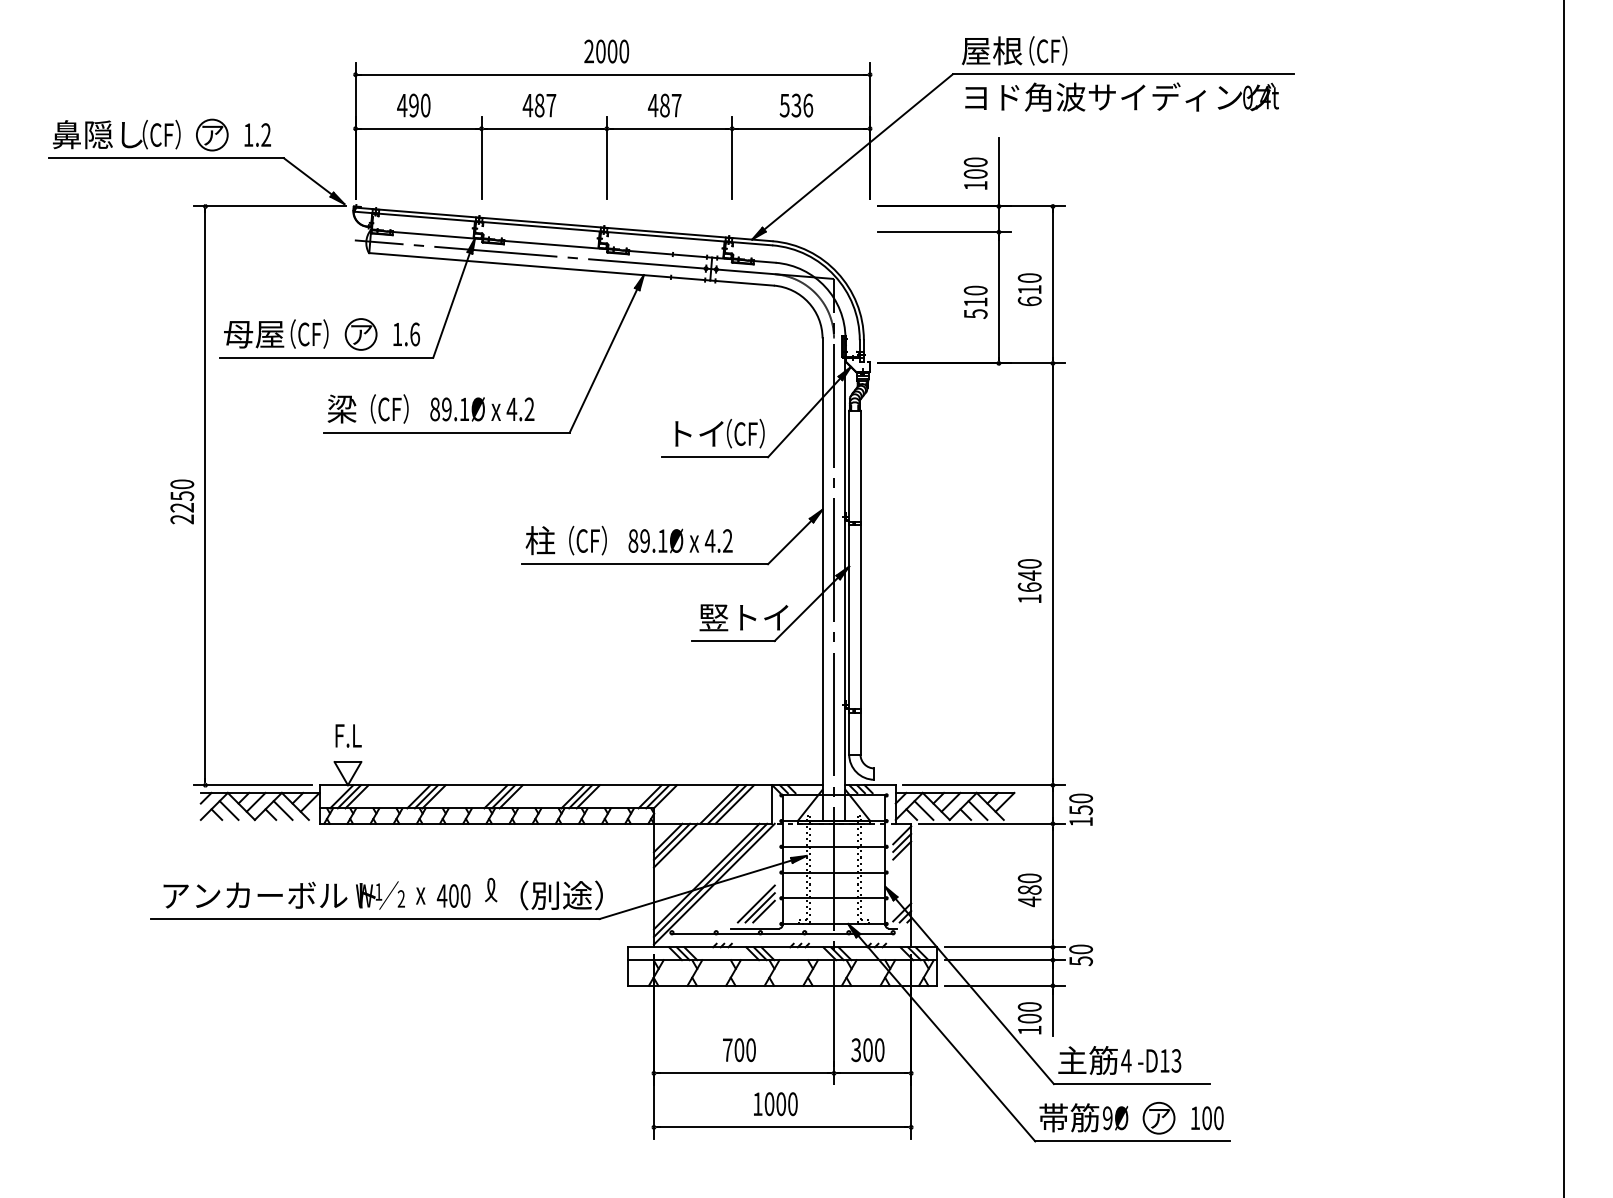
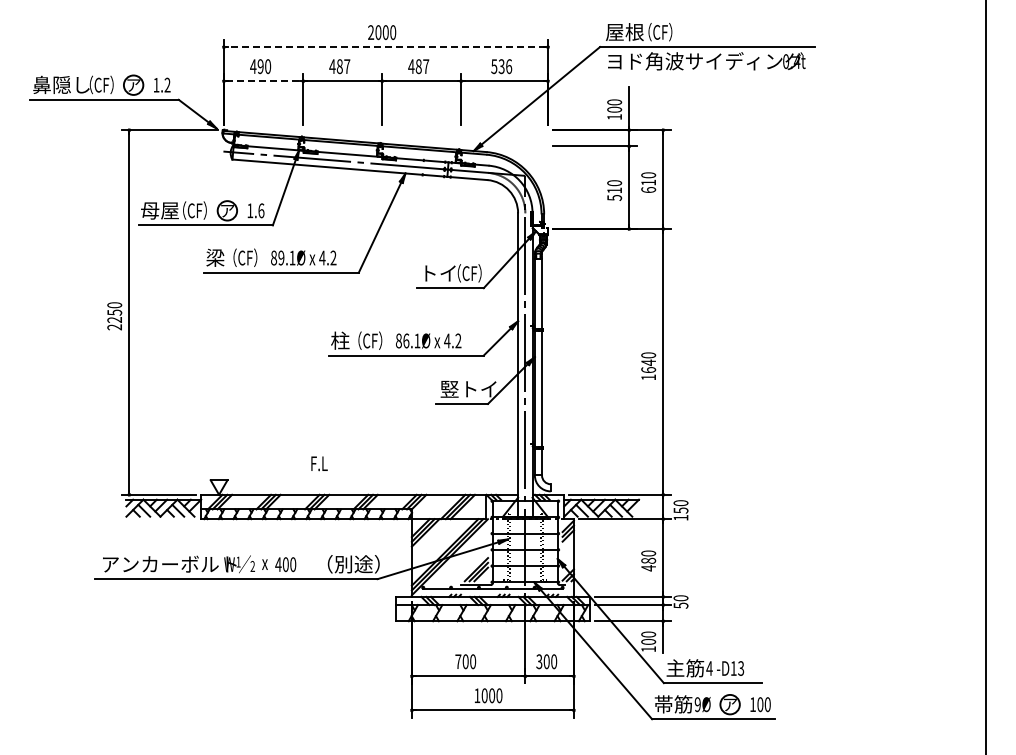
line: (612, 75) -> (385, 47), solid -> dashed
line: (420, 129) -> (264, 81), solid -> dashed
text: (645, 540) -> (406, 340), 89.1Ø -> 86.1Ø
text: (348, 735) -> (319, 463), moved
part: (491, 889) -> (309, 560), removed

